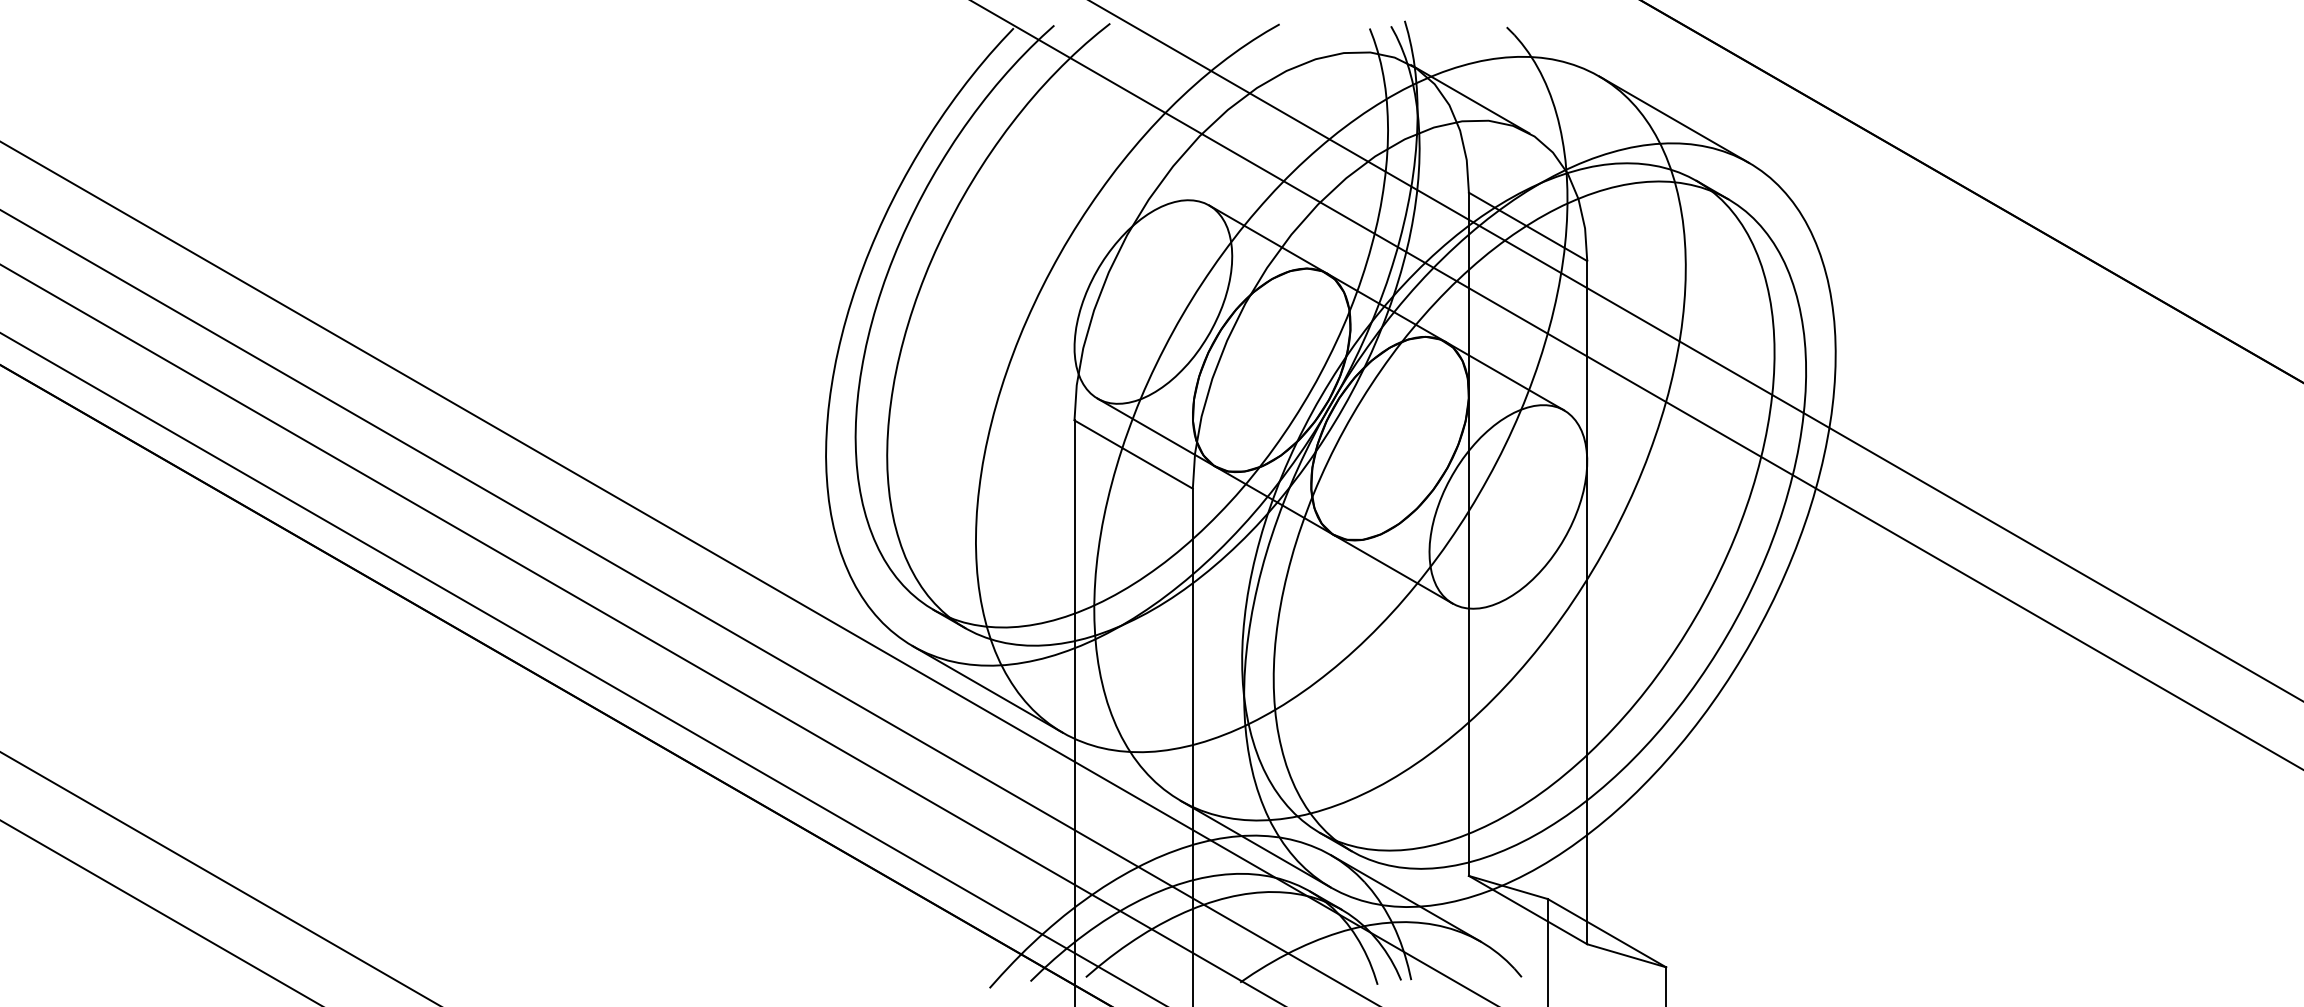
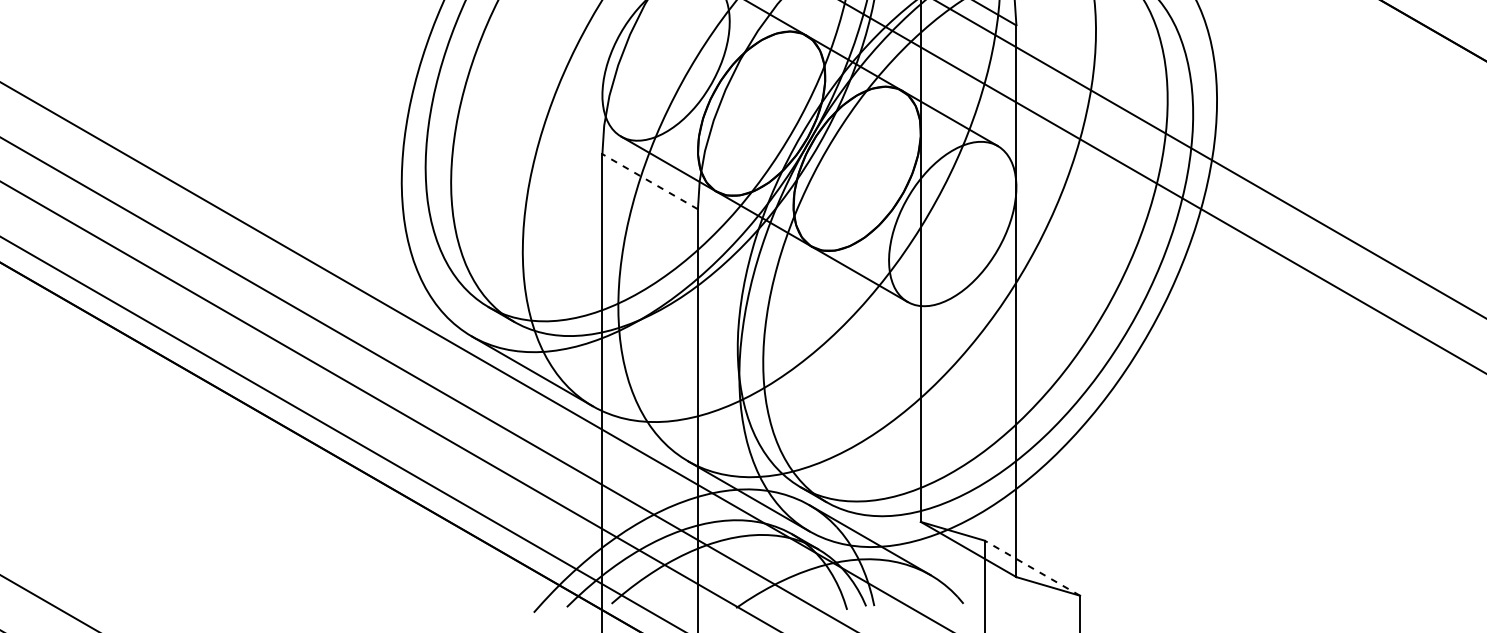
line: (1133, 454) -> (650, 181), solid -> dashed
line: (1606, 932) -> (1031, 567), solid -> dashed

